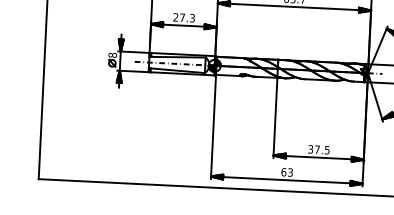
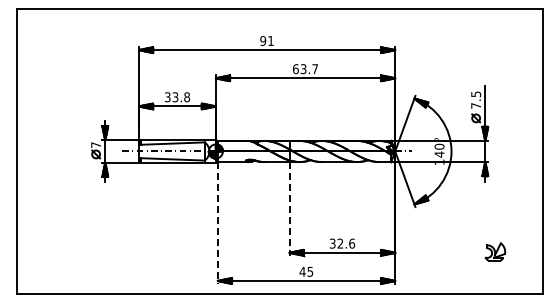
text: (184, 18) -> (177, 97), 27.3 -> 33.8
text: (113, 55) -> (96, 145), 8 -> 7
line: (275, 117) -> (289, 208), solid -> dashed
line: (213, 126) -> (217, 222), solid -> dashed
text: (322, 149) -> (346, 243), 37.5 -> 32.6
text: (287, 172) -> (306, 271), 63 -> 45

